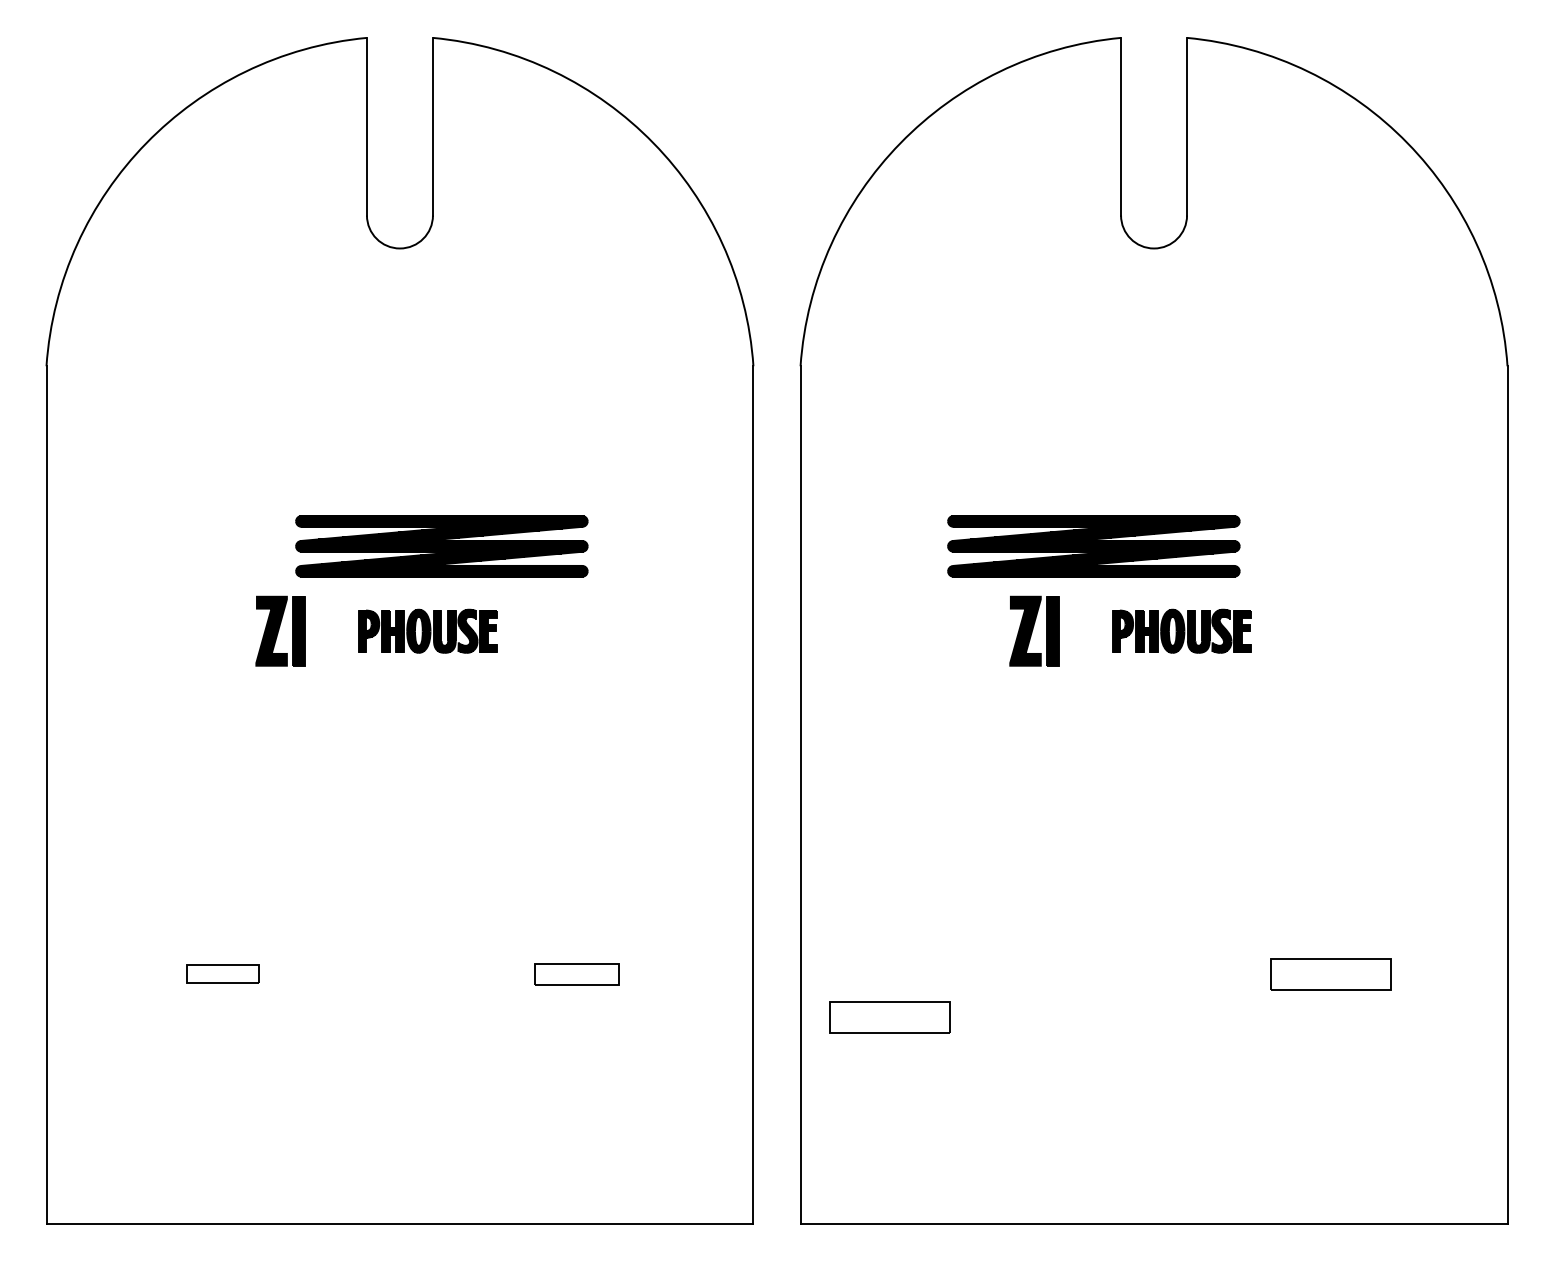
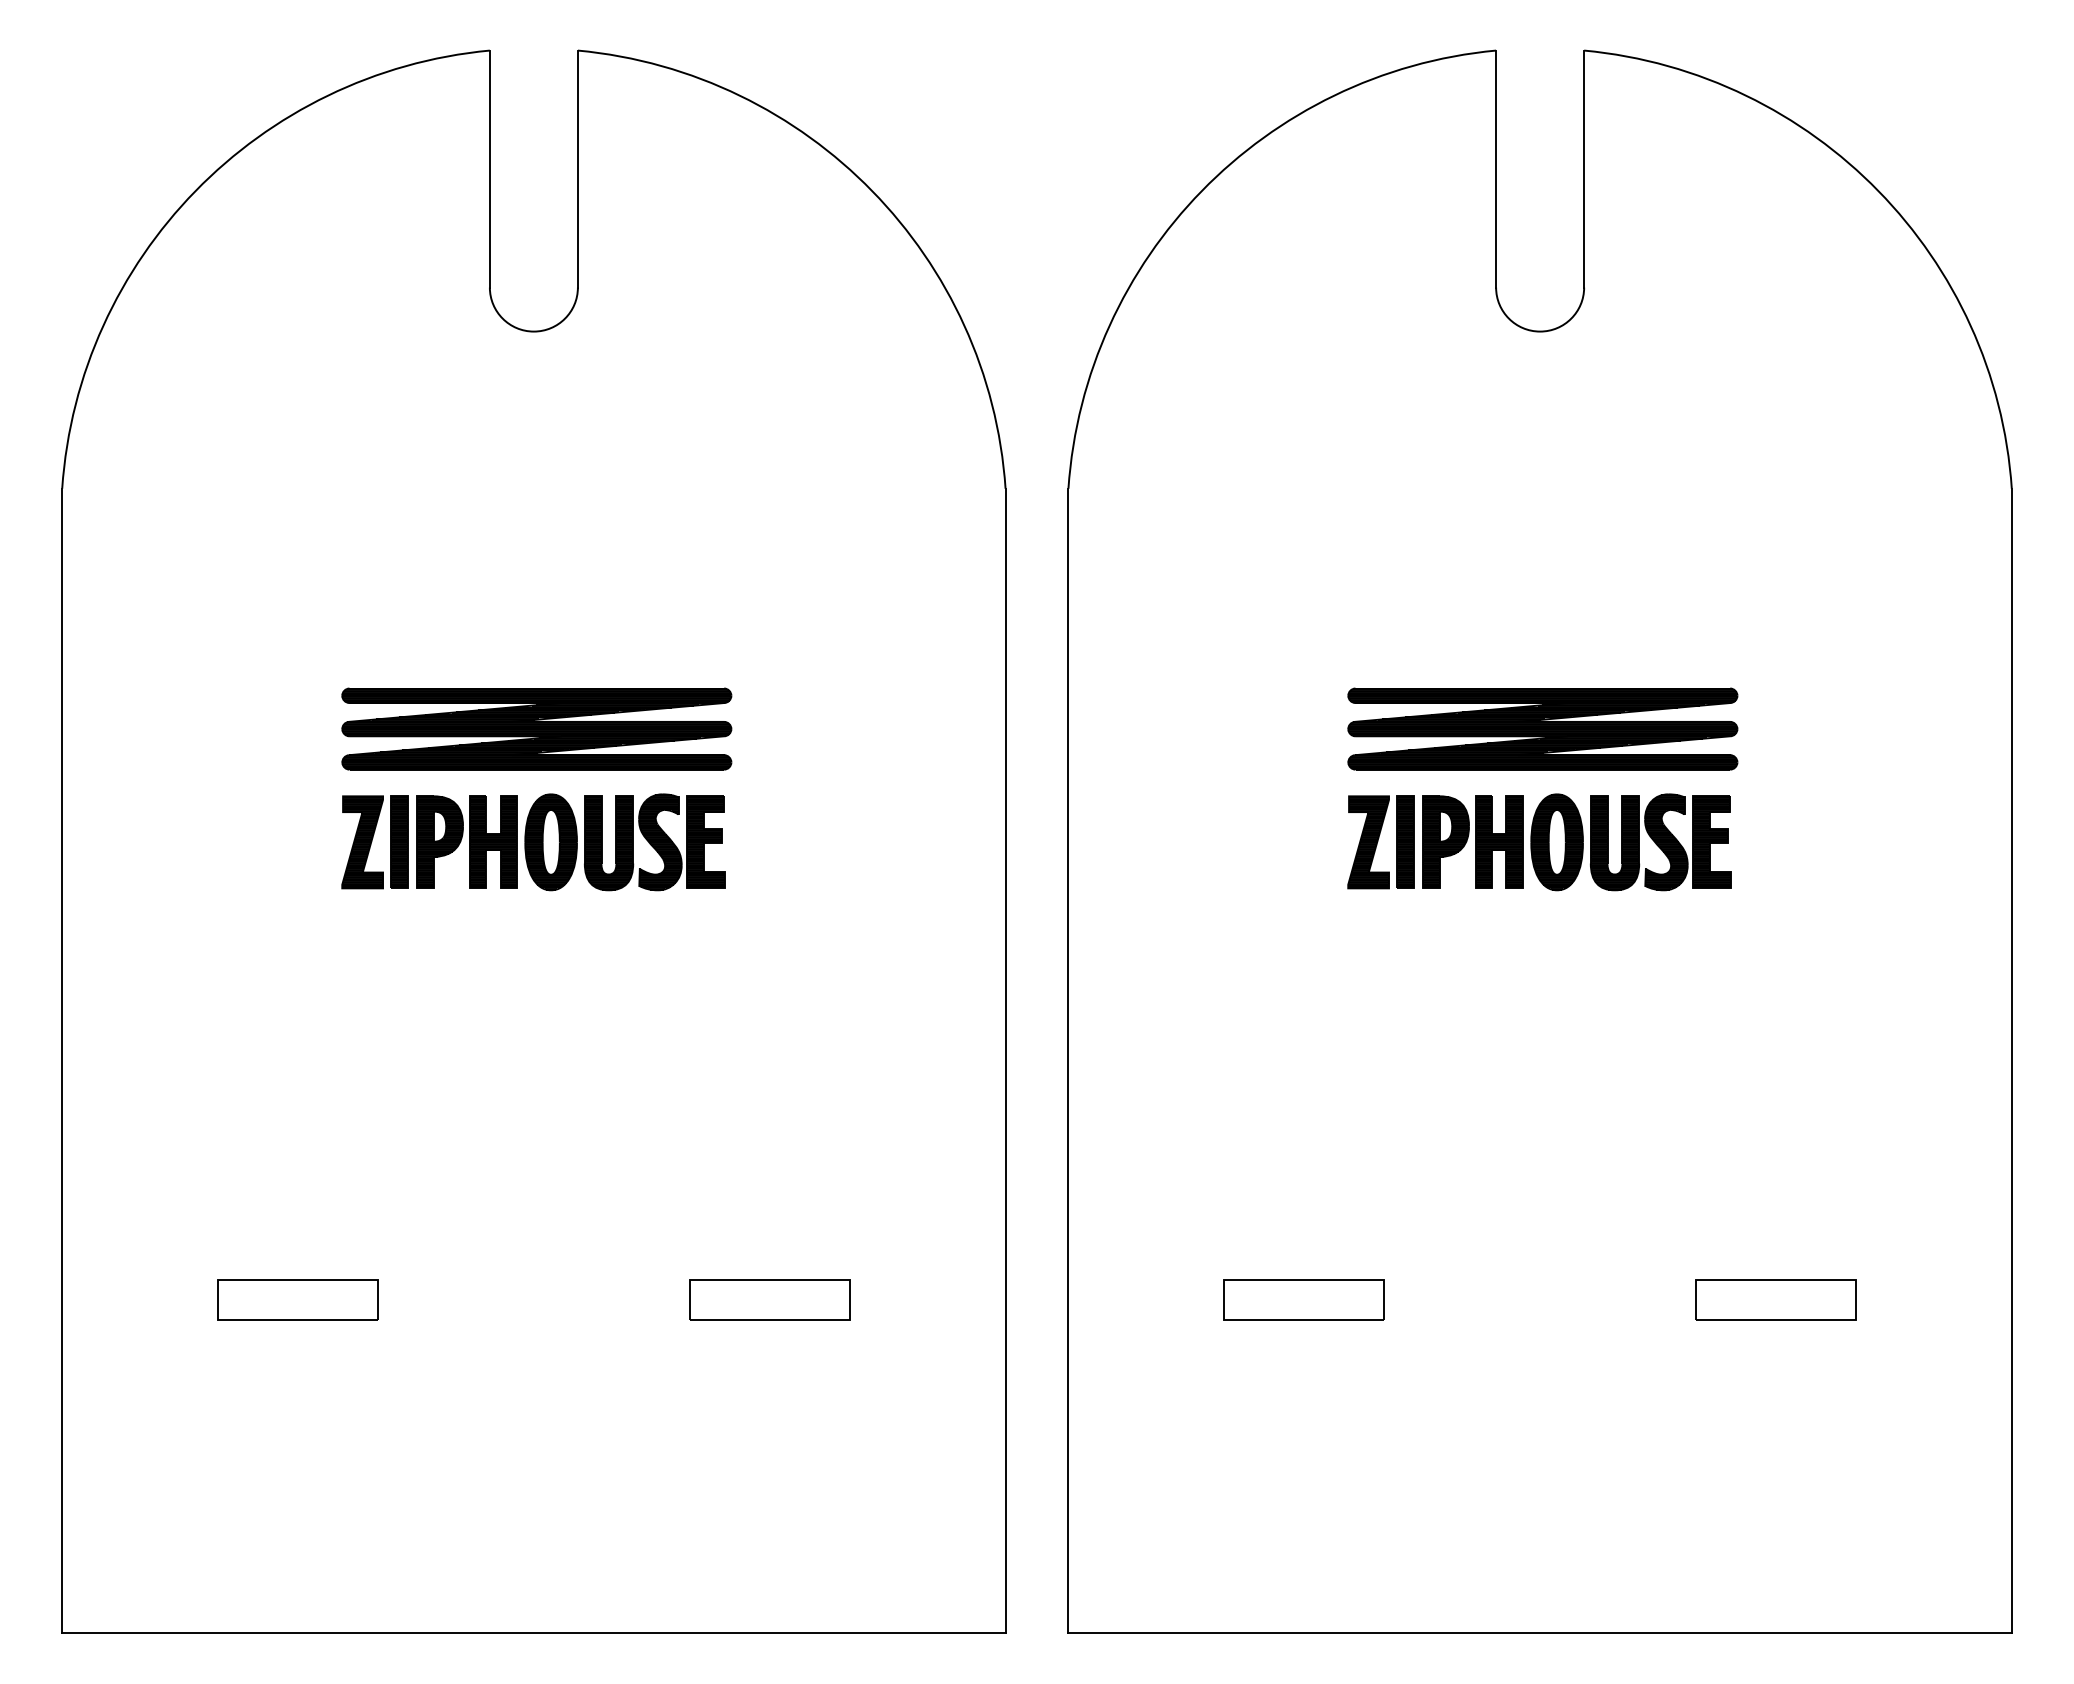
part: (441, 545) -> (536, 728), moved
part: (1093, 545) -> (1542, 728), moved
part: (427, 631) -> (570, 842), size x1.67
part: (1181, 631) -> (1576, 842), size x1.67
part: (222, 973) -> (297, 1299), size x1.67
part: (576, 973) -> (769, 1299), size x1.43
part: (889, 1017) -> (1303, 1299), moved

